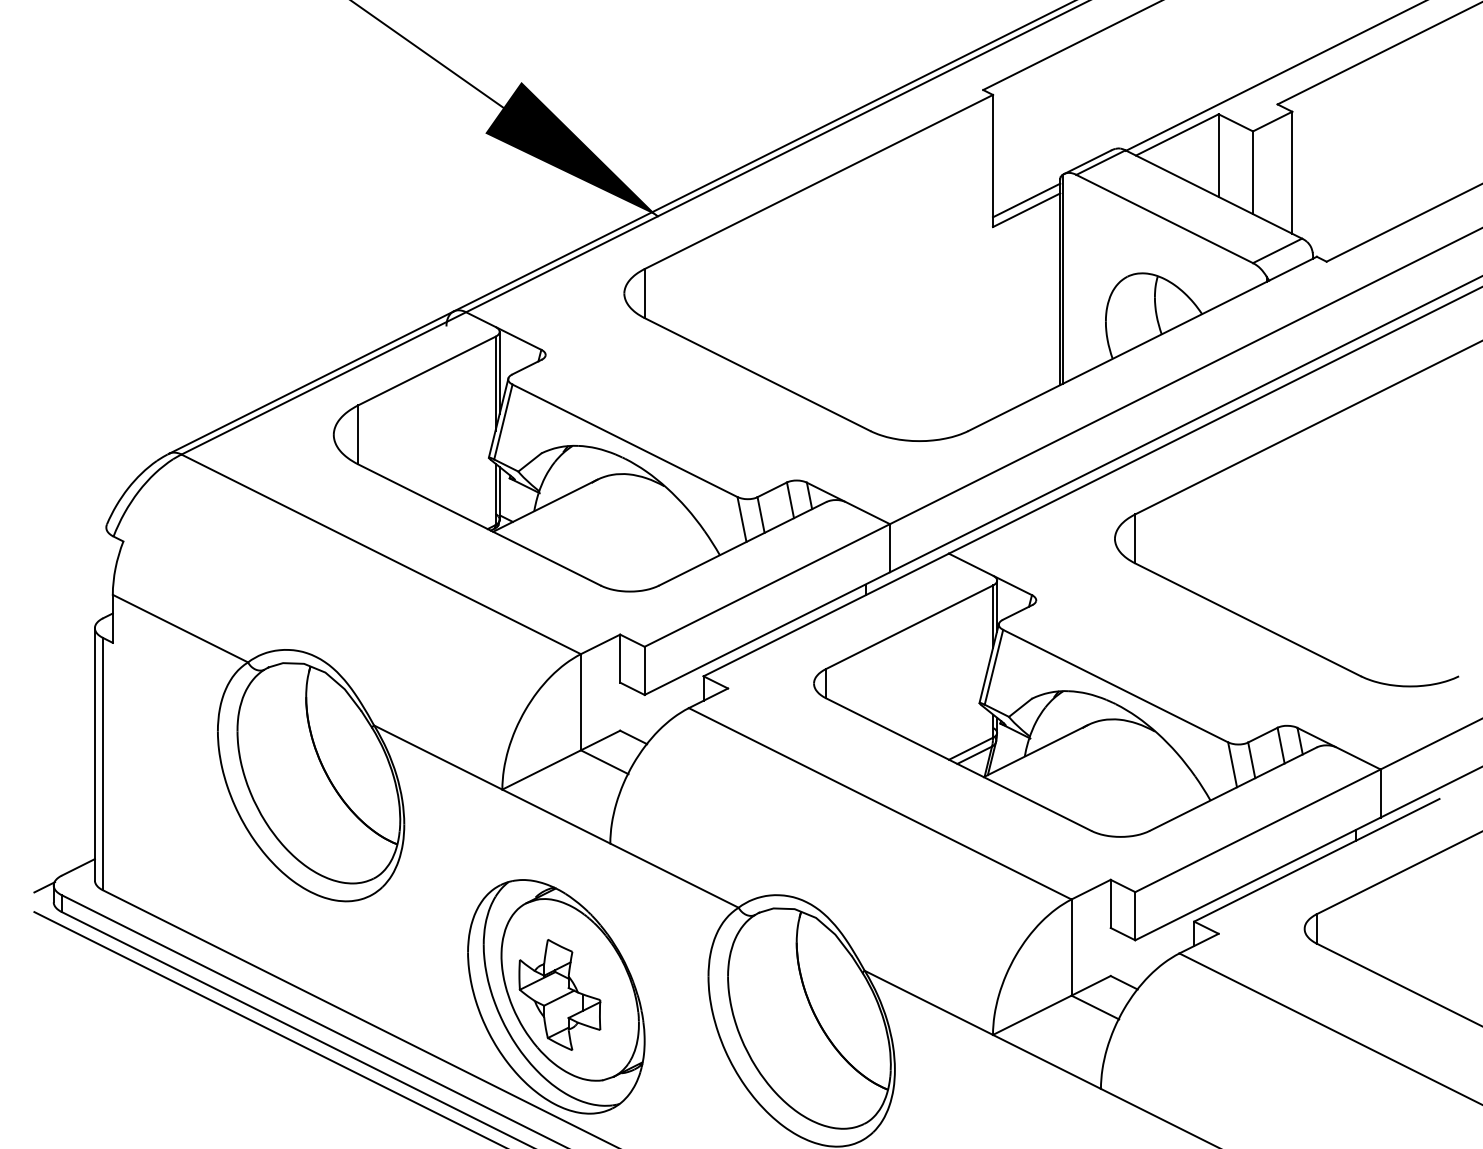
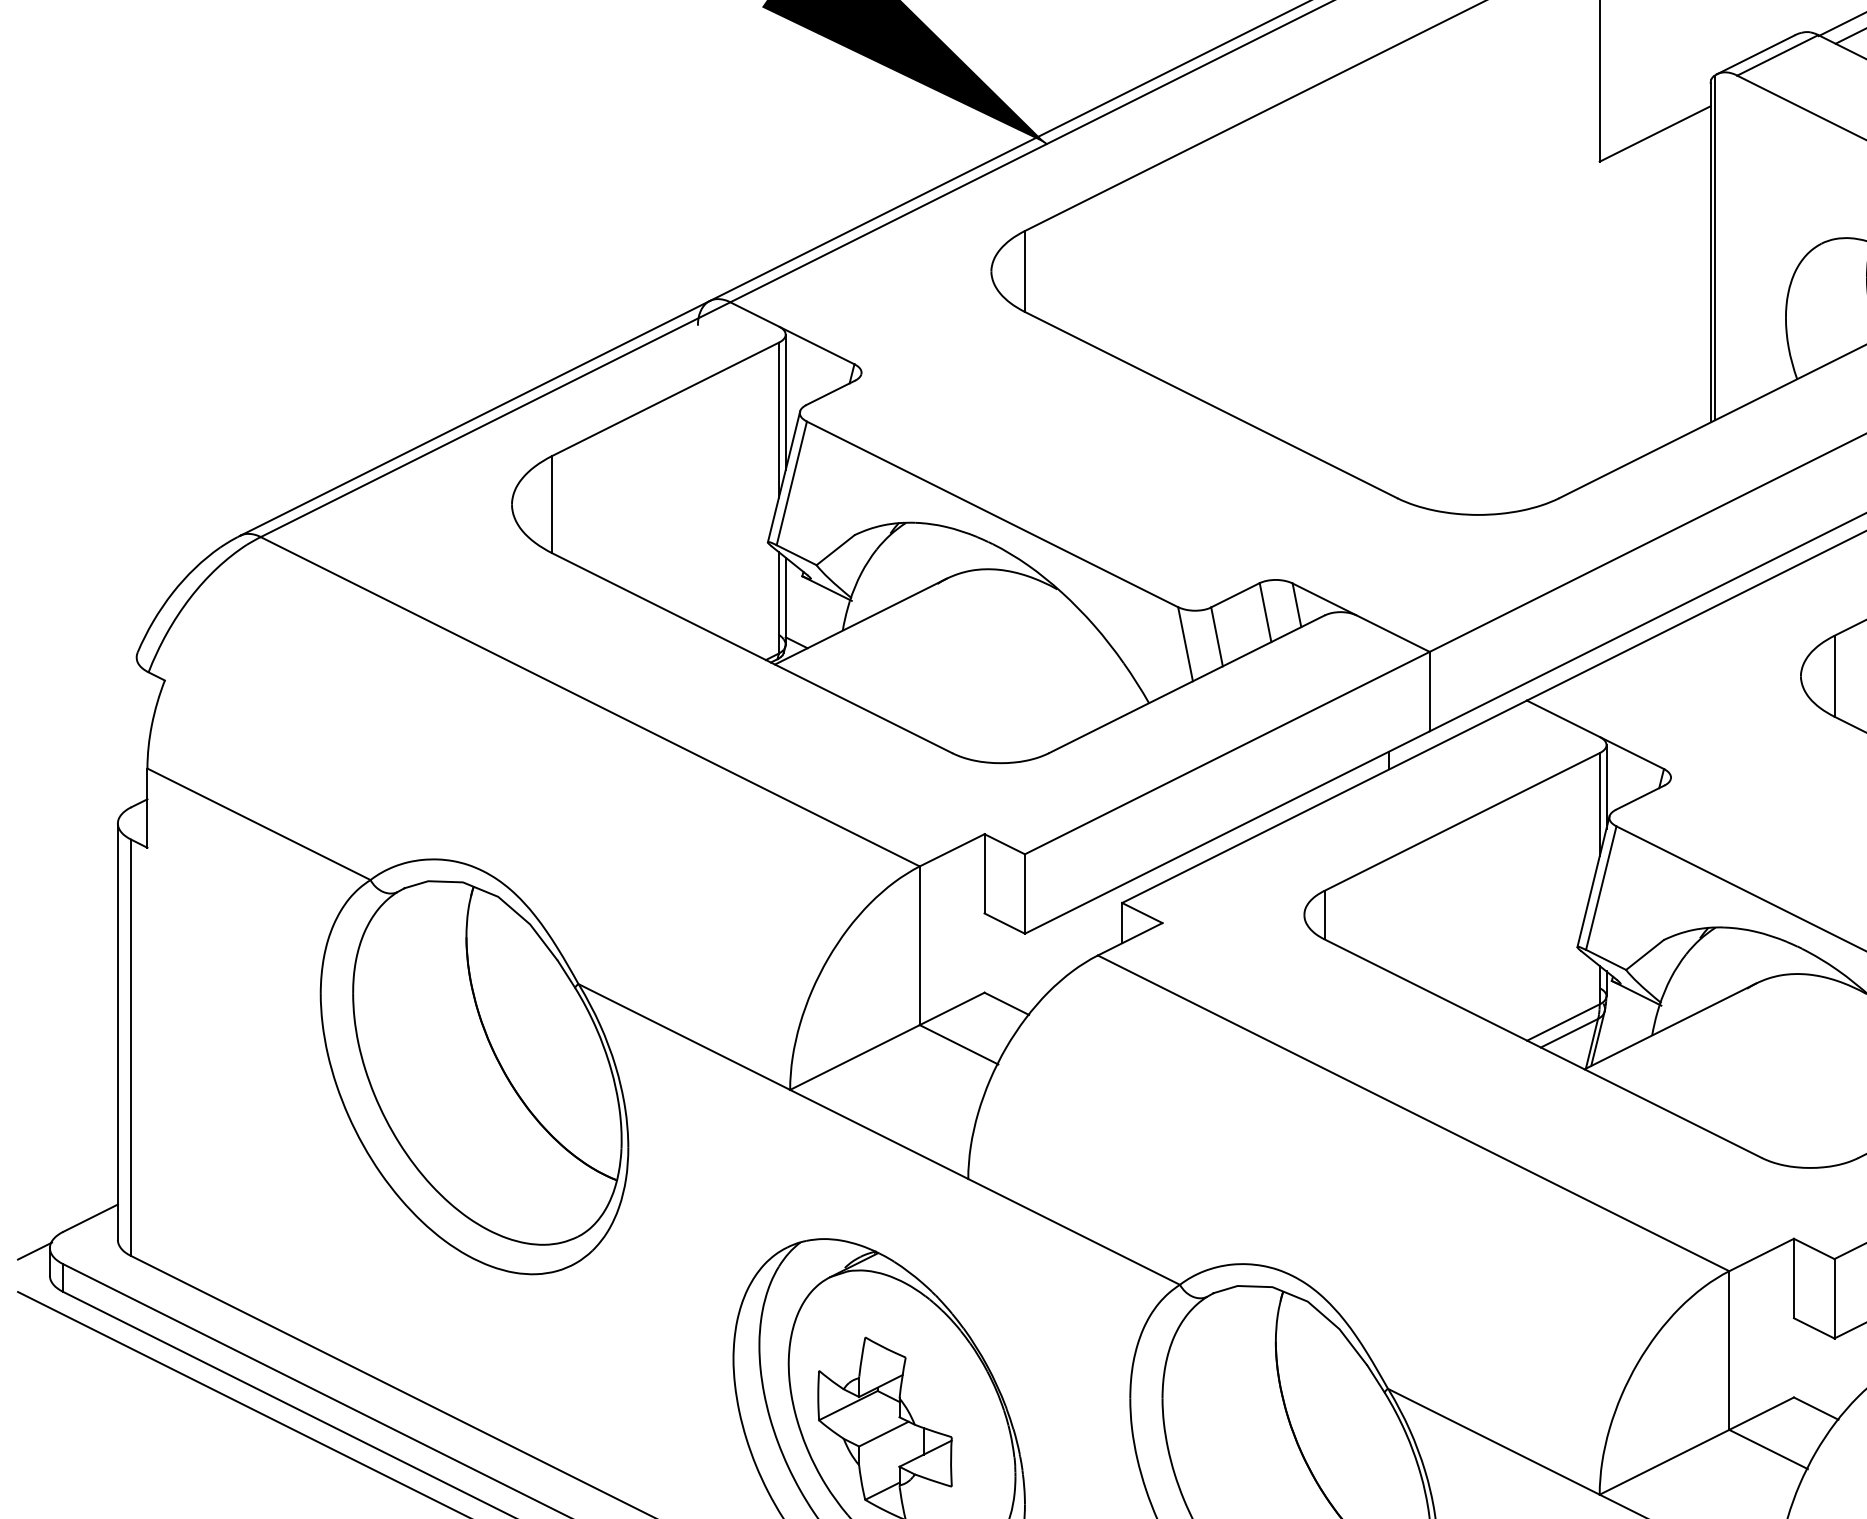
line: (1026, 200) -> (1654, 117), removed

